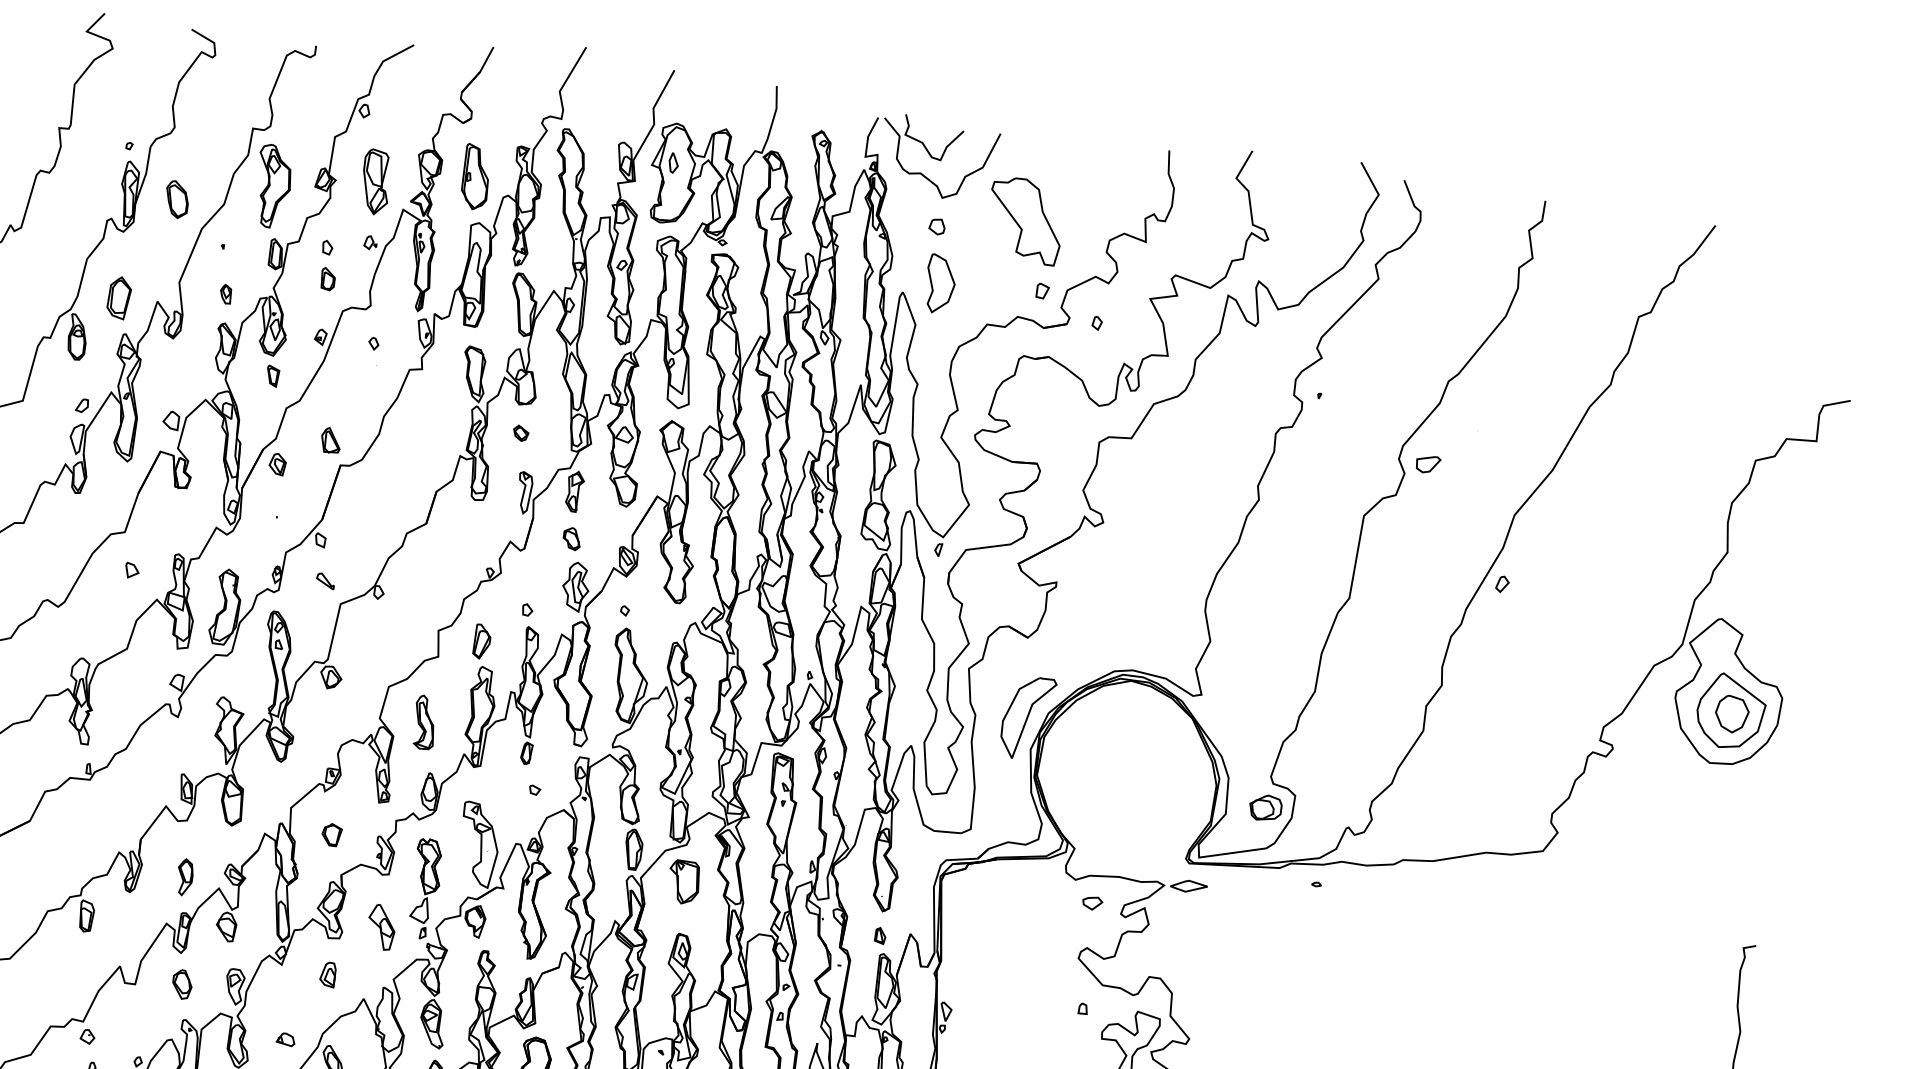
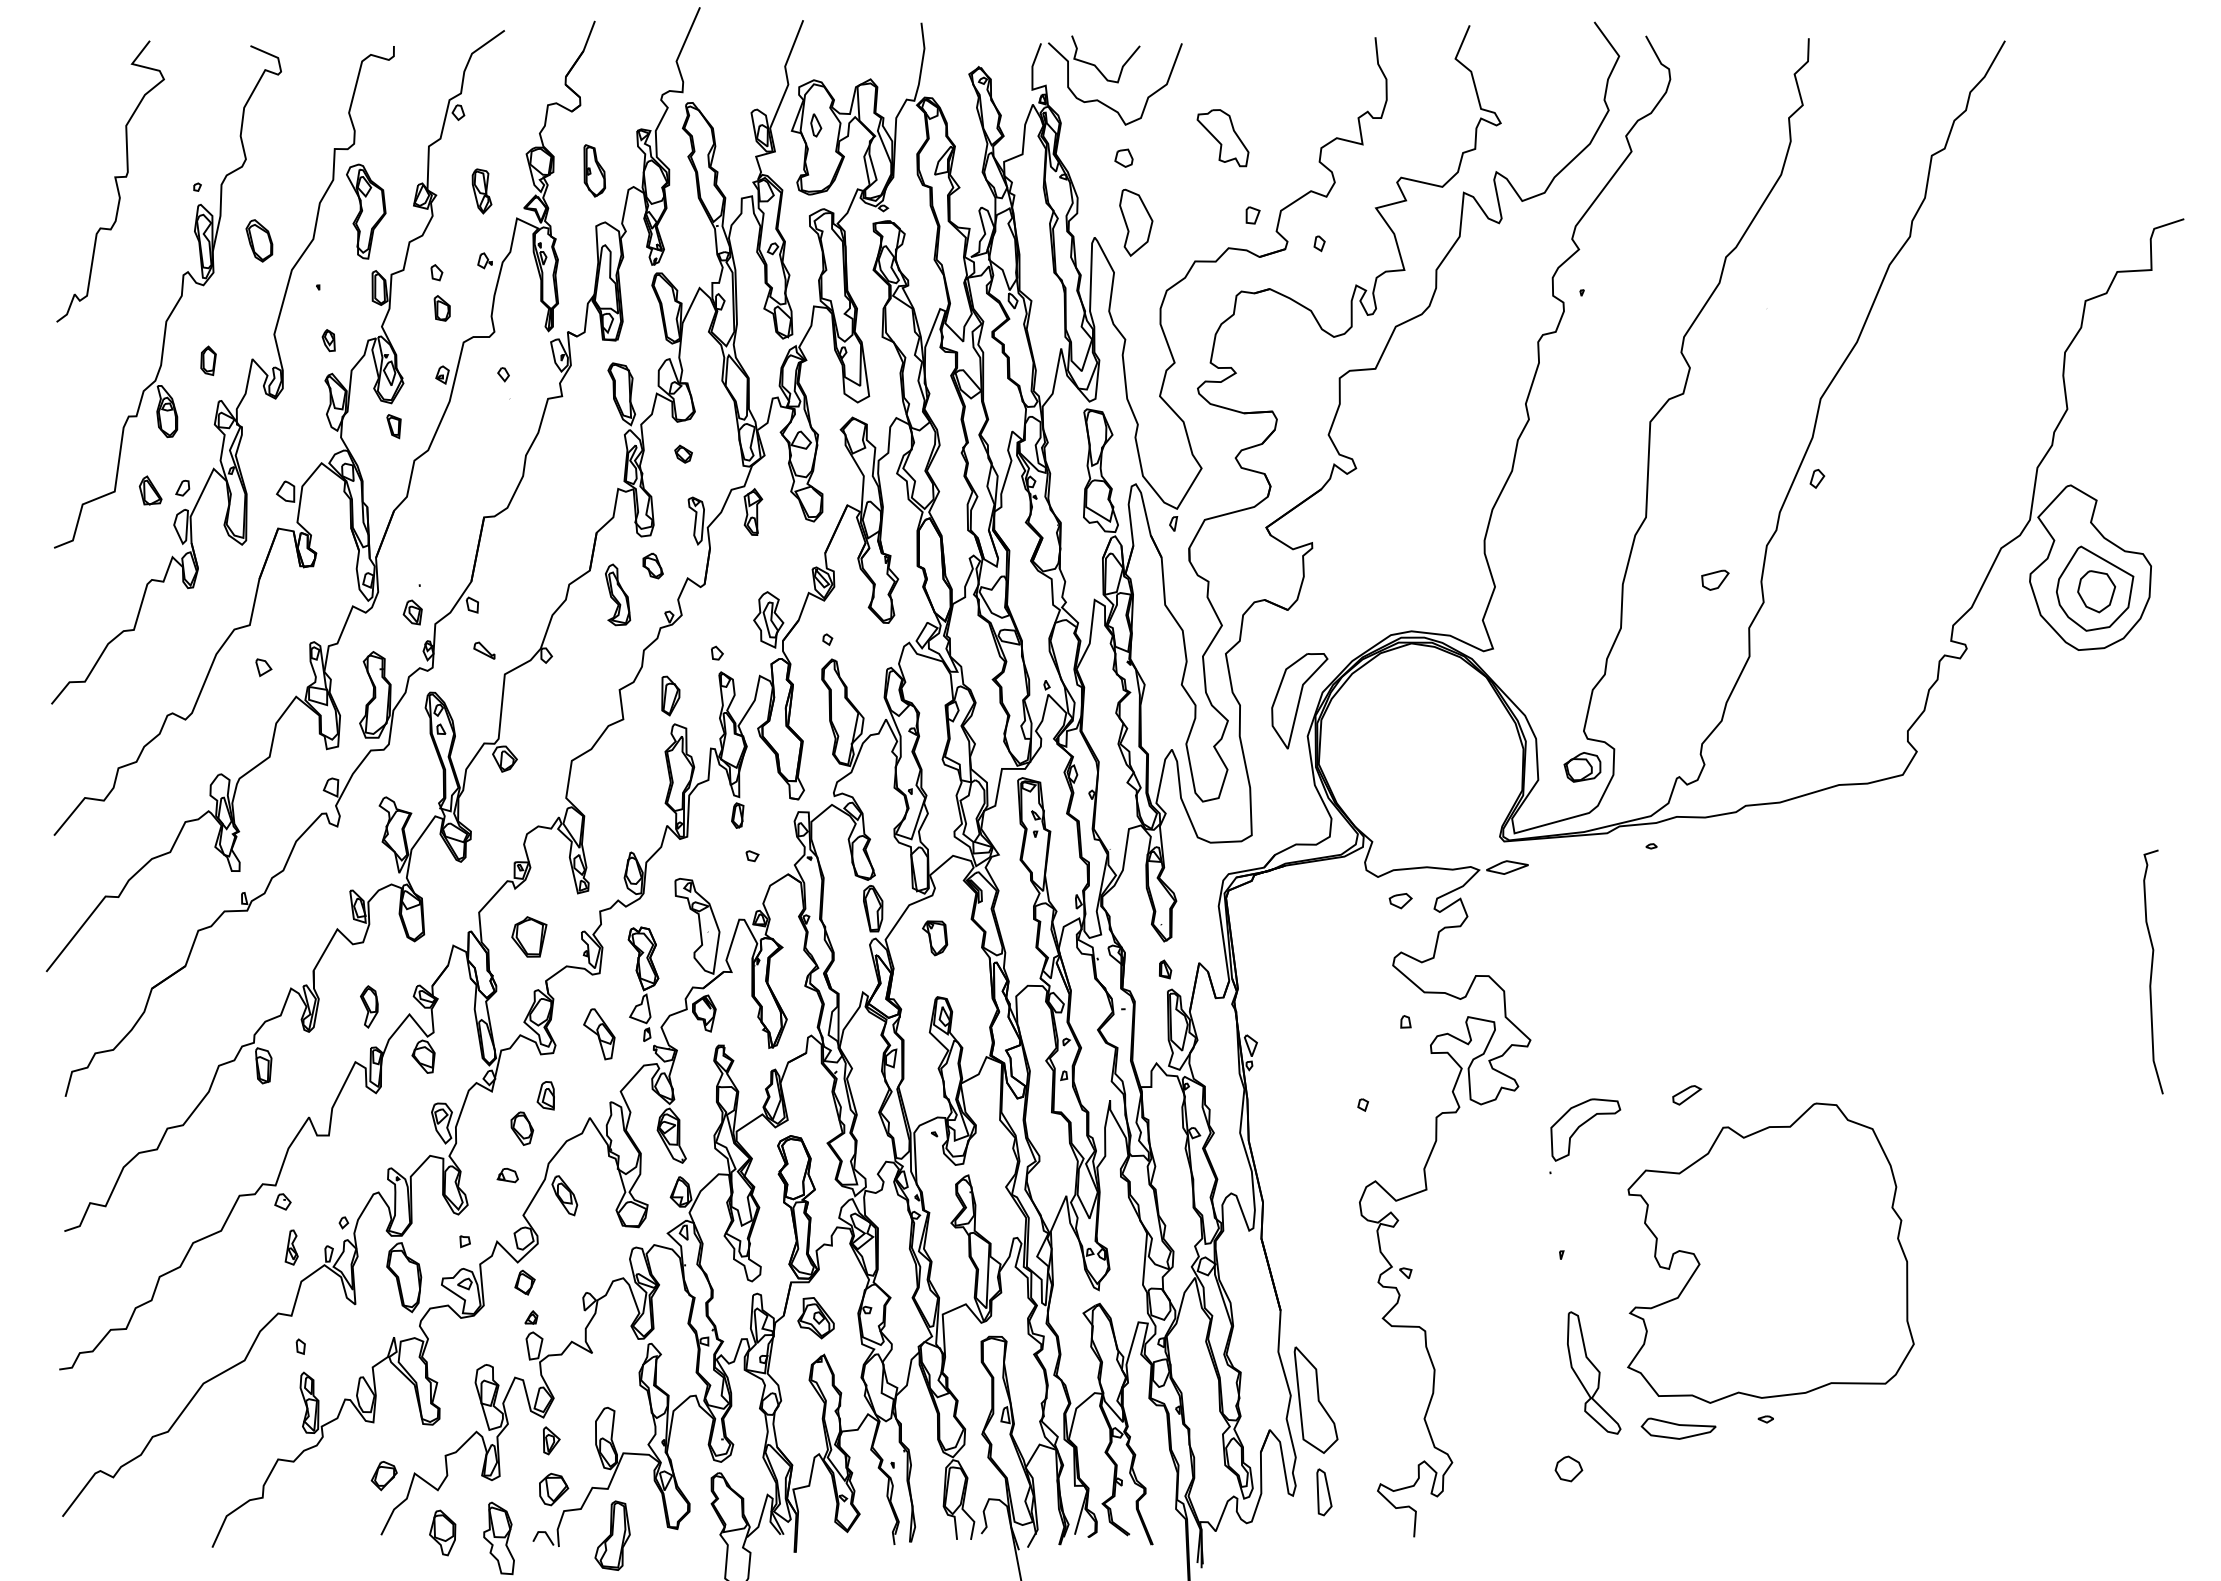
part: (476, 176) -> (594, 170), size x0.7
part: (375, 182) -> (481, 191), size x0.6
part: (1025, 220) -> (1222, 137), size x0.6
part: (119, 297) -> (208, 360), size x0.6
part: (330, 440) -> (150, 490), moved
part: (1428, 463) -> (1715, 579), moved
part: (277, 464) -> (412, 612), moved
part: (571, 538) -> (652, 565), moved
part: (425, 722) -> (618, 594), moved
part: (331, 834) -> (528, 936), size x1.6
part: (683, 882) -> (934, 938), size x0.7
part: (182, 984) -> (522, 1128), moved

